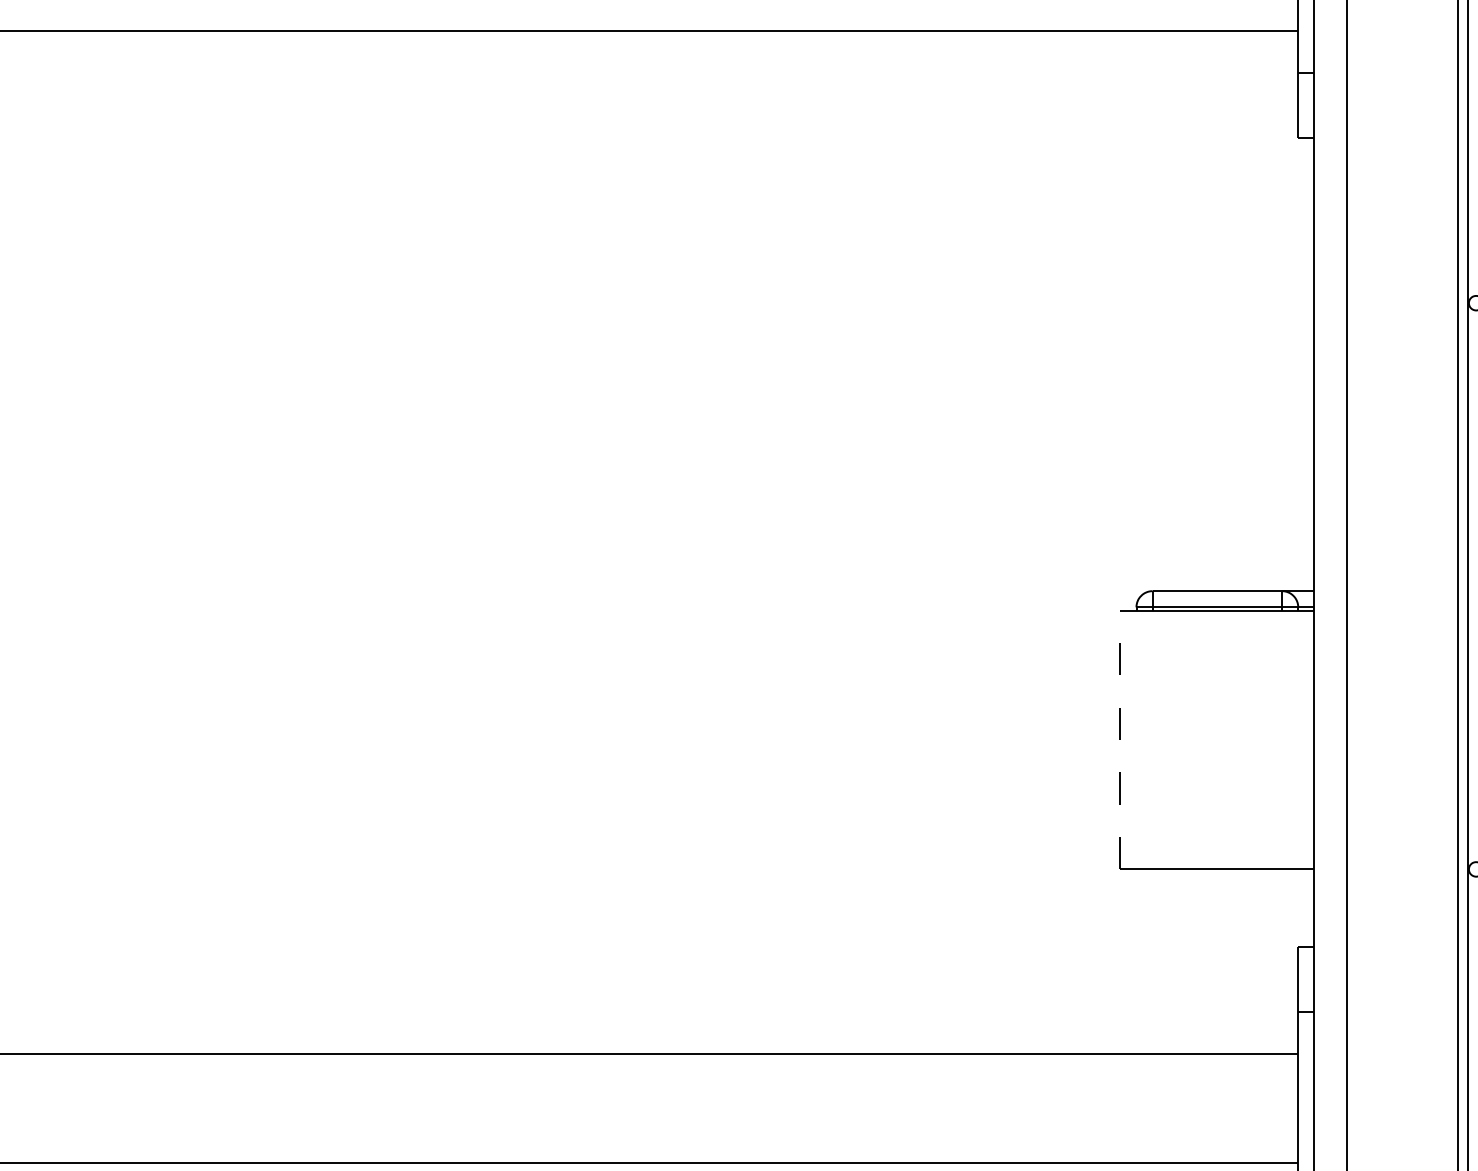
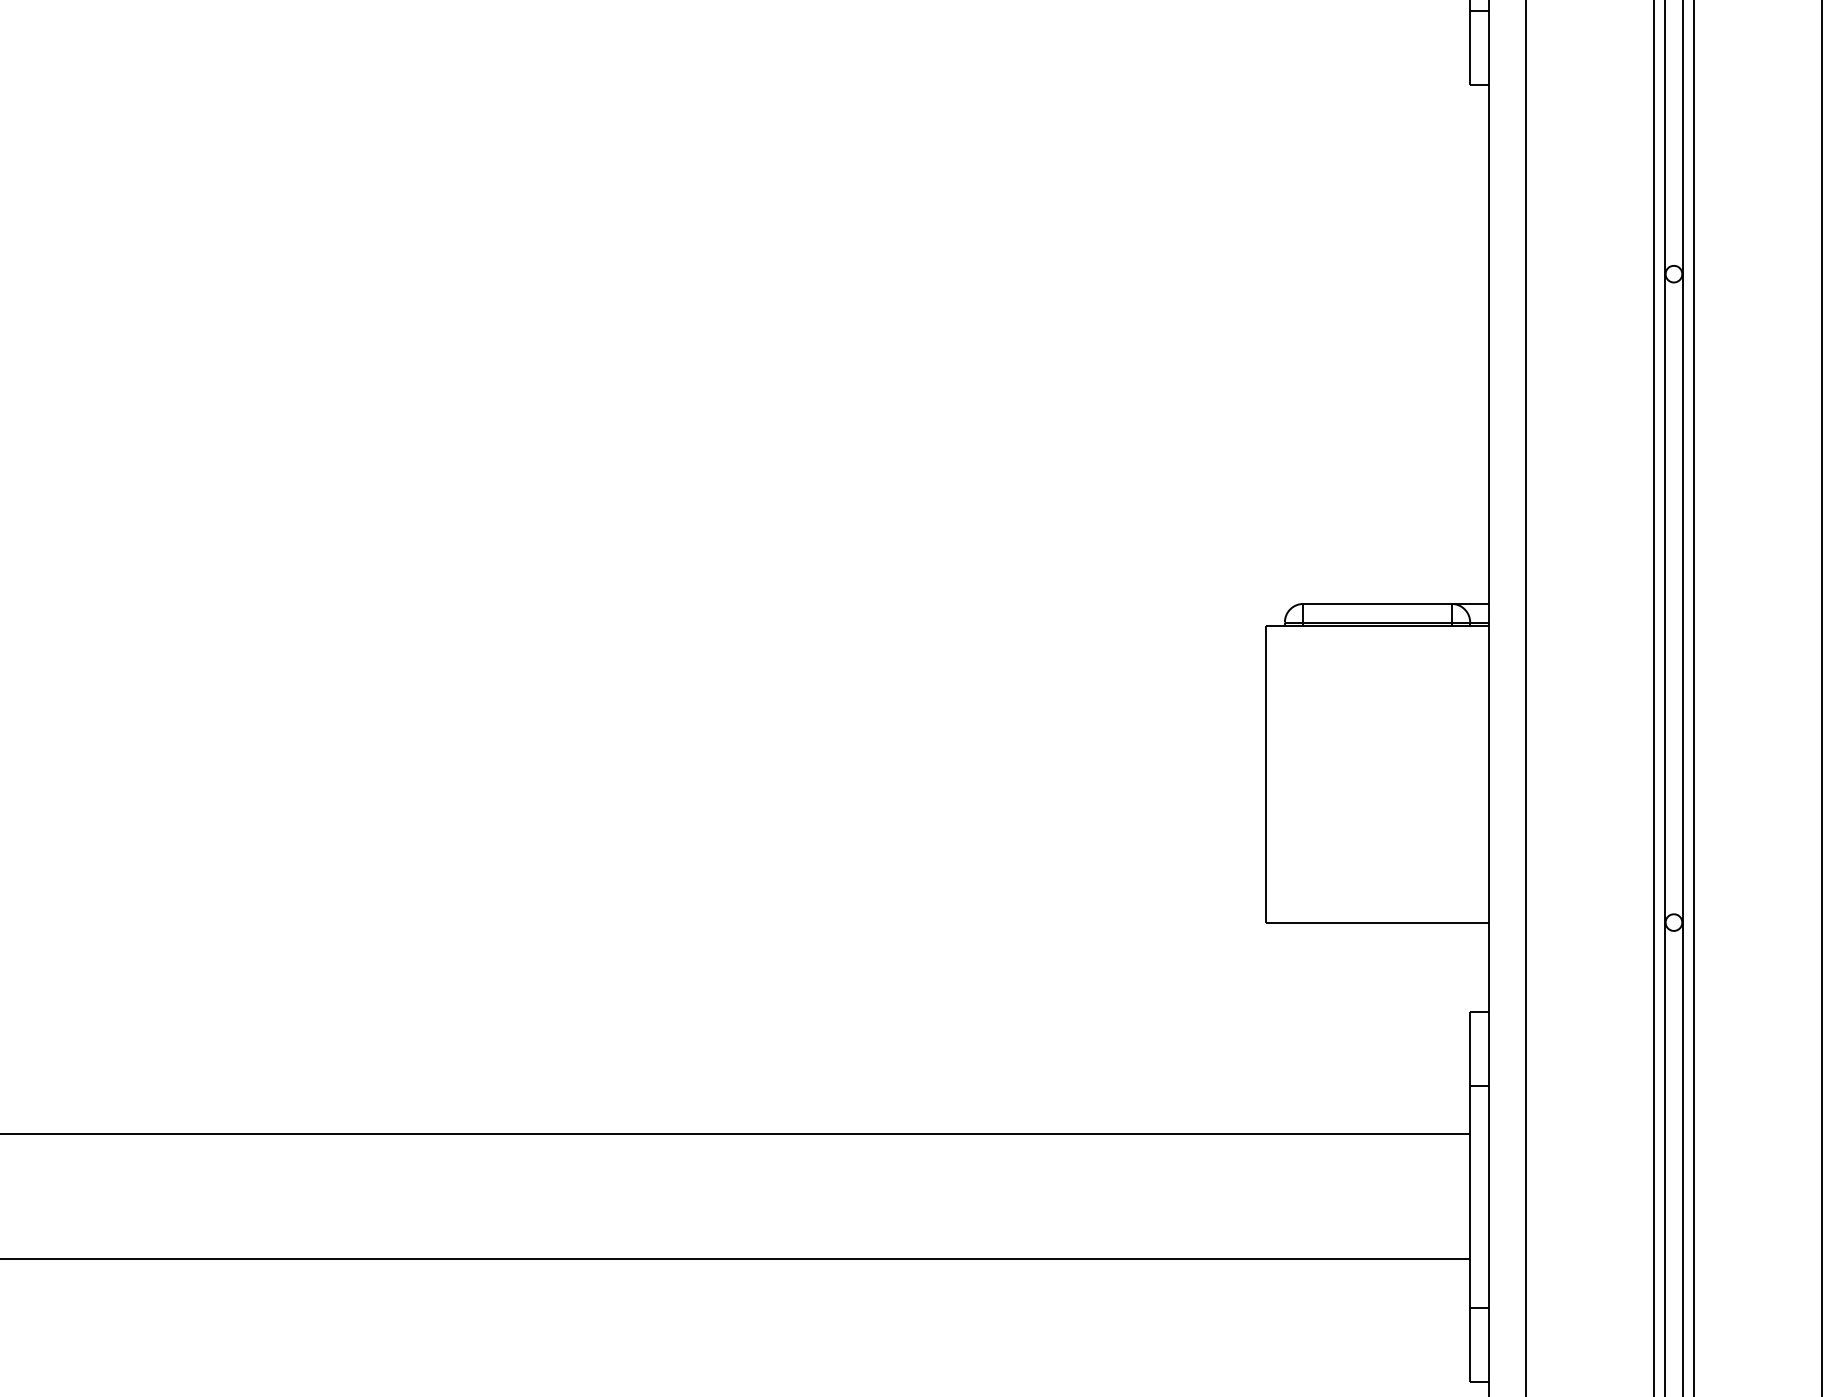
line: (1120, 739) -> (1266, 773), dashed -> solid

